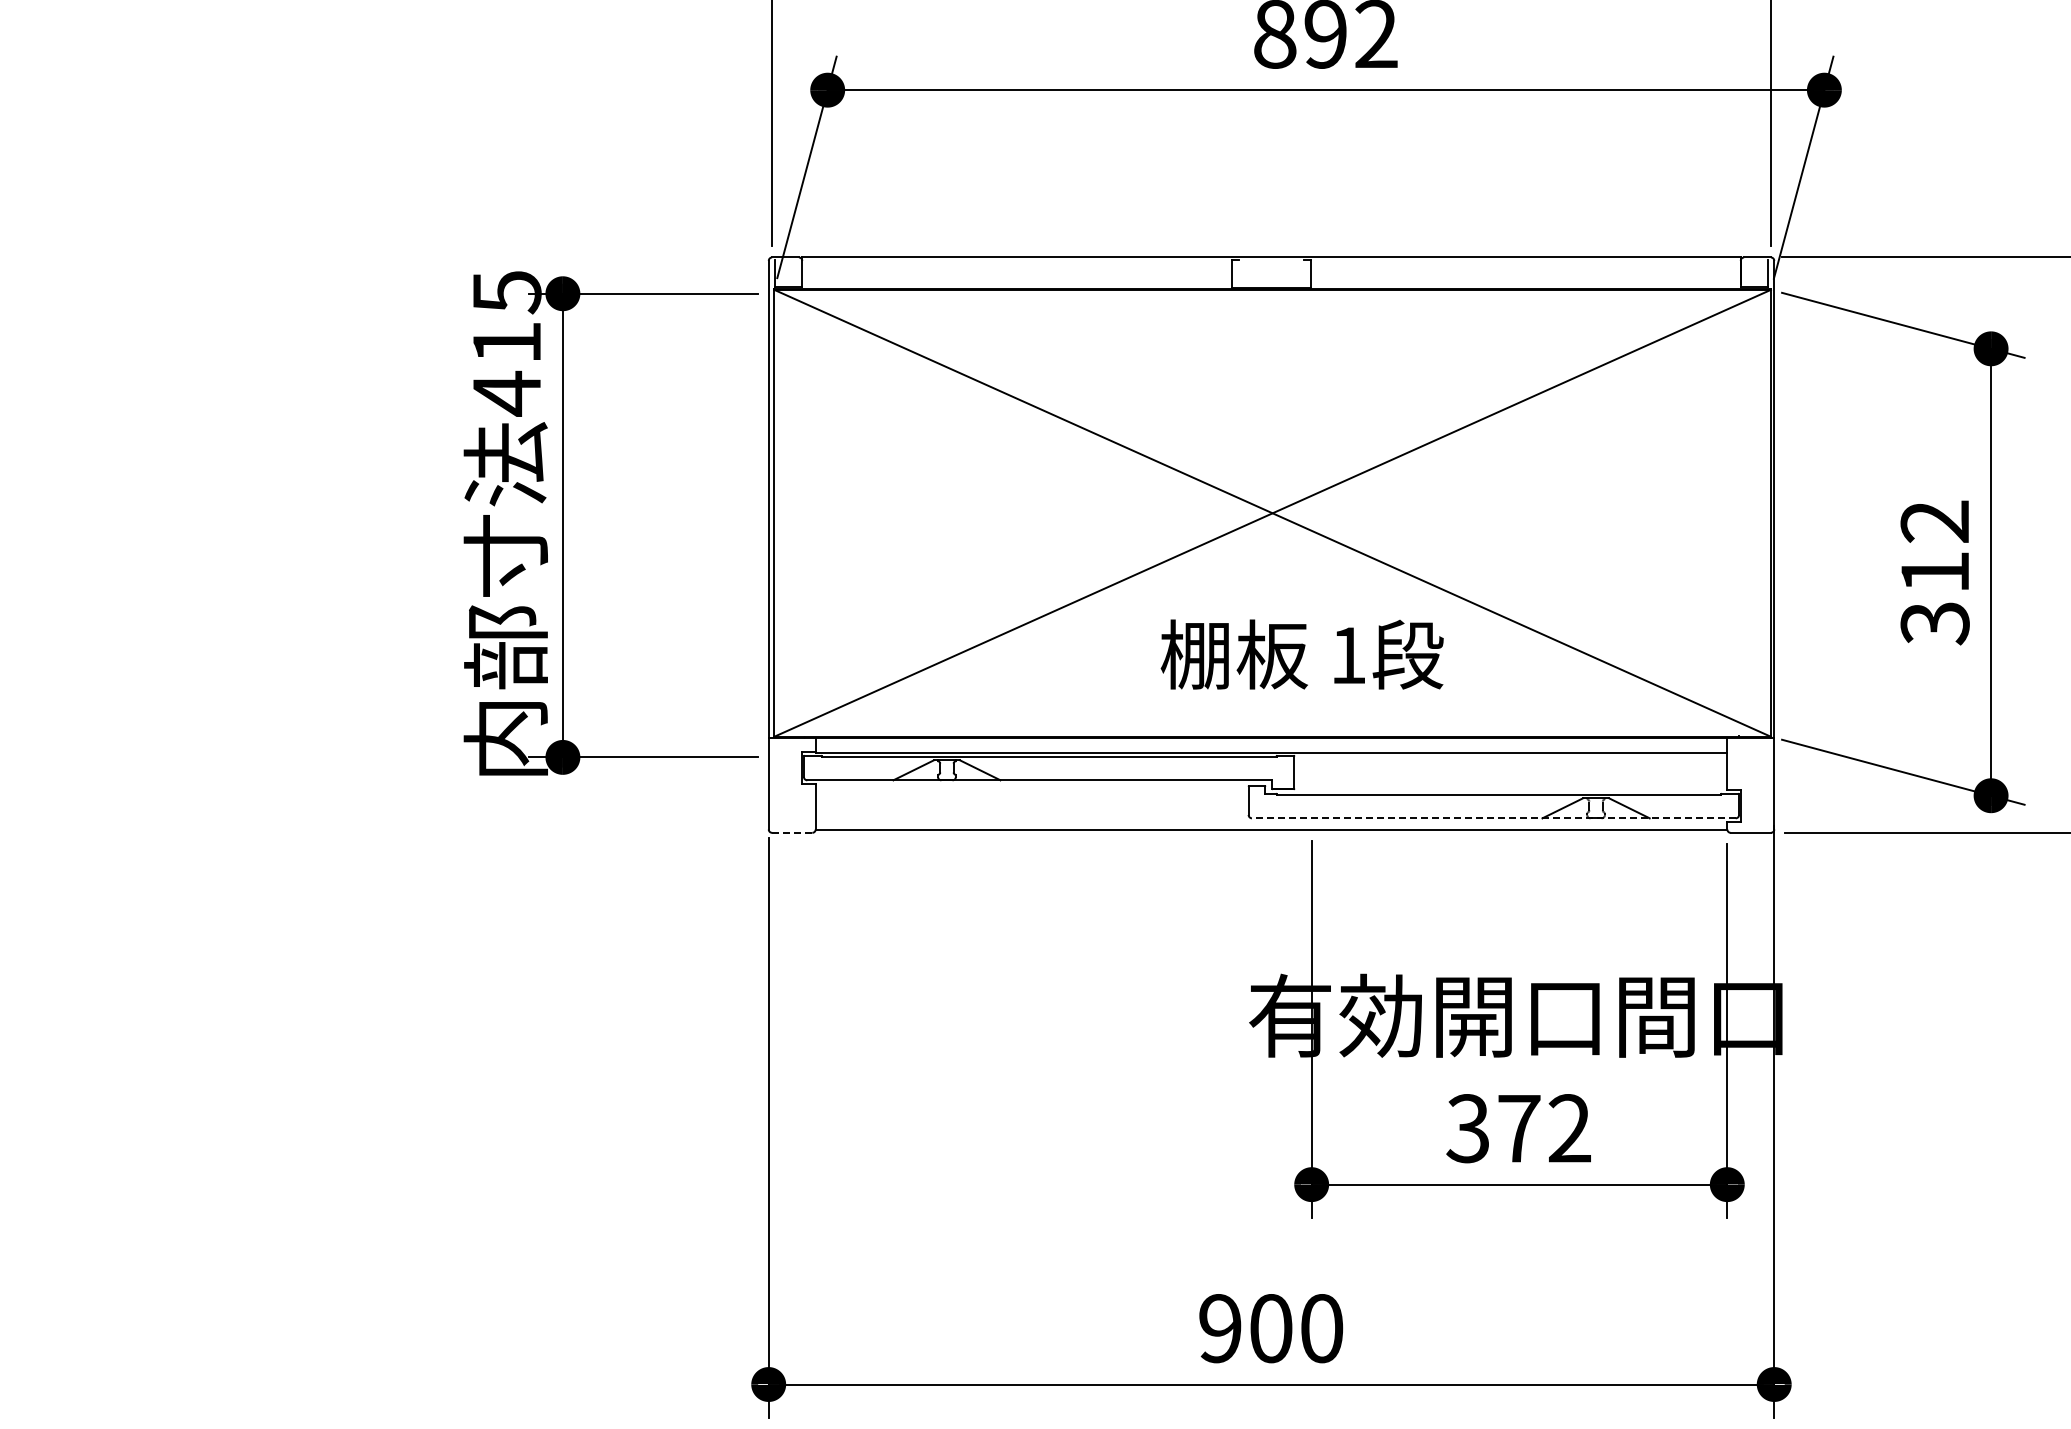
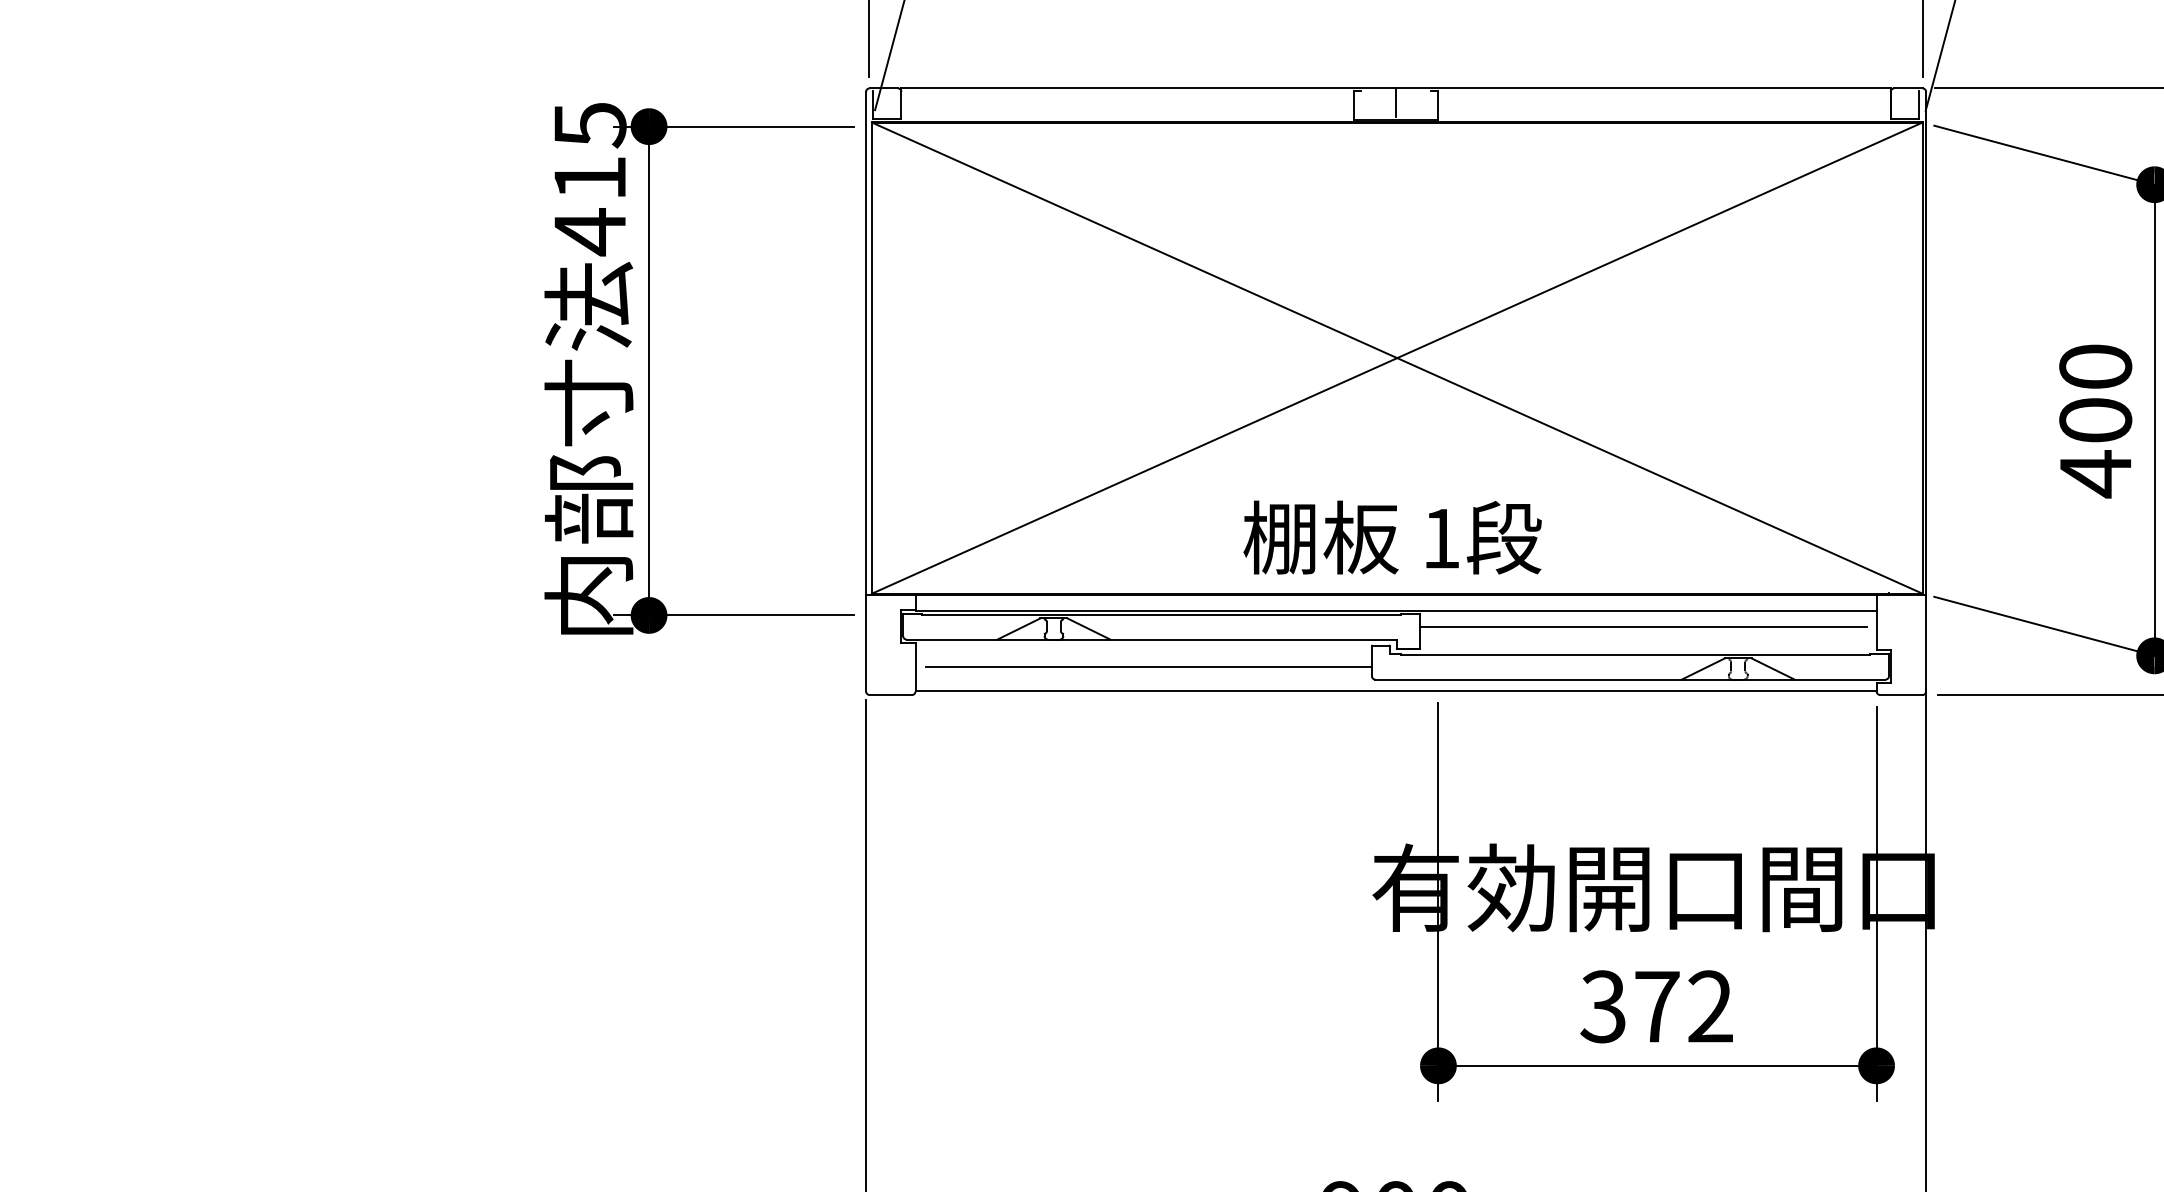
line: (1271, 270) -> (1396, 102), added
text: (1934, 573) -> (2095, 421), 312 -> 400
text: (1301, 654) -> (1391, 537), moved
line: (1505, 768) -> (1642, 627), added
line: (1036, 806) -> (1148, 667), added
line: (1493, 818) -> (1630, 679), dashed -> solid
line: (792, 832) -> (891, 694), dashed -> solid

